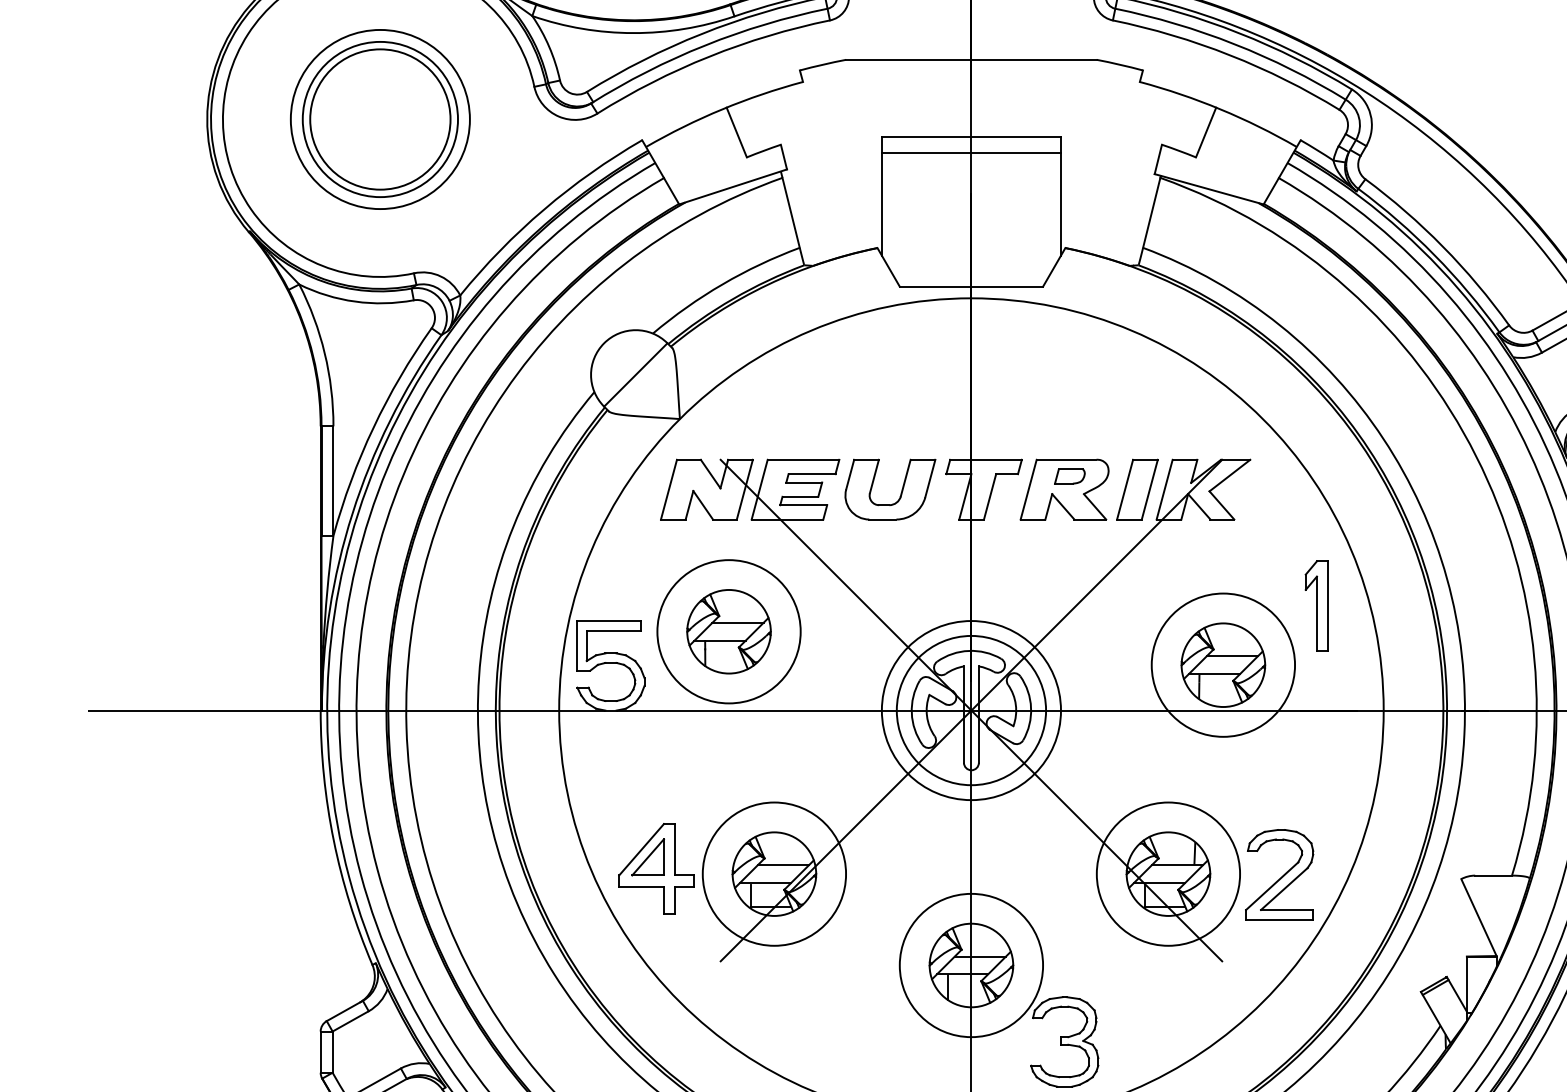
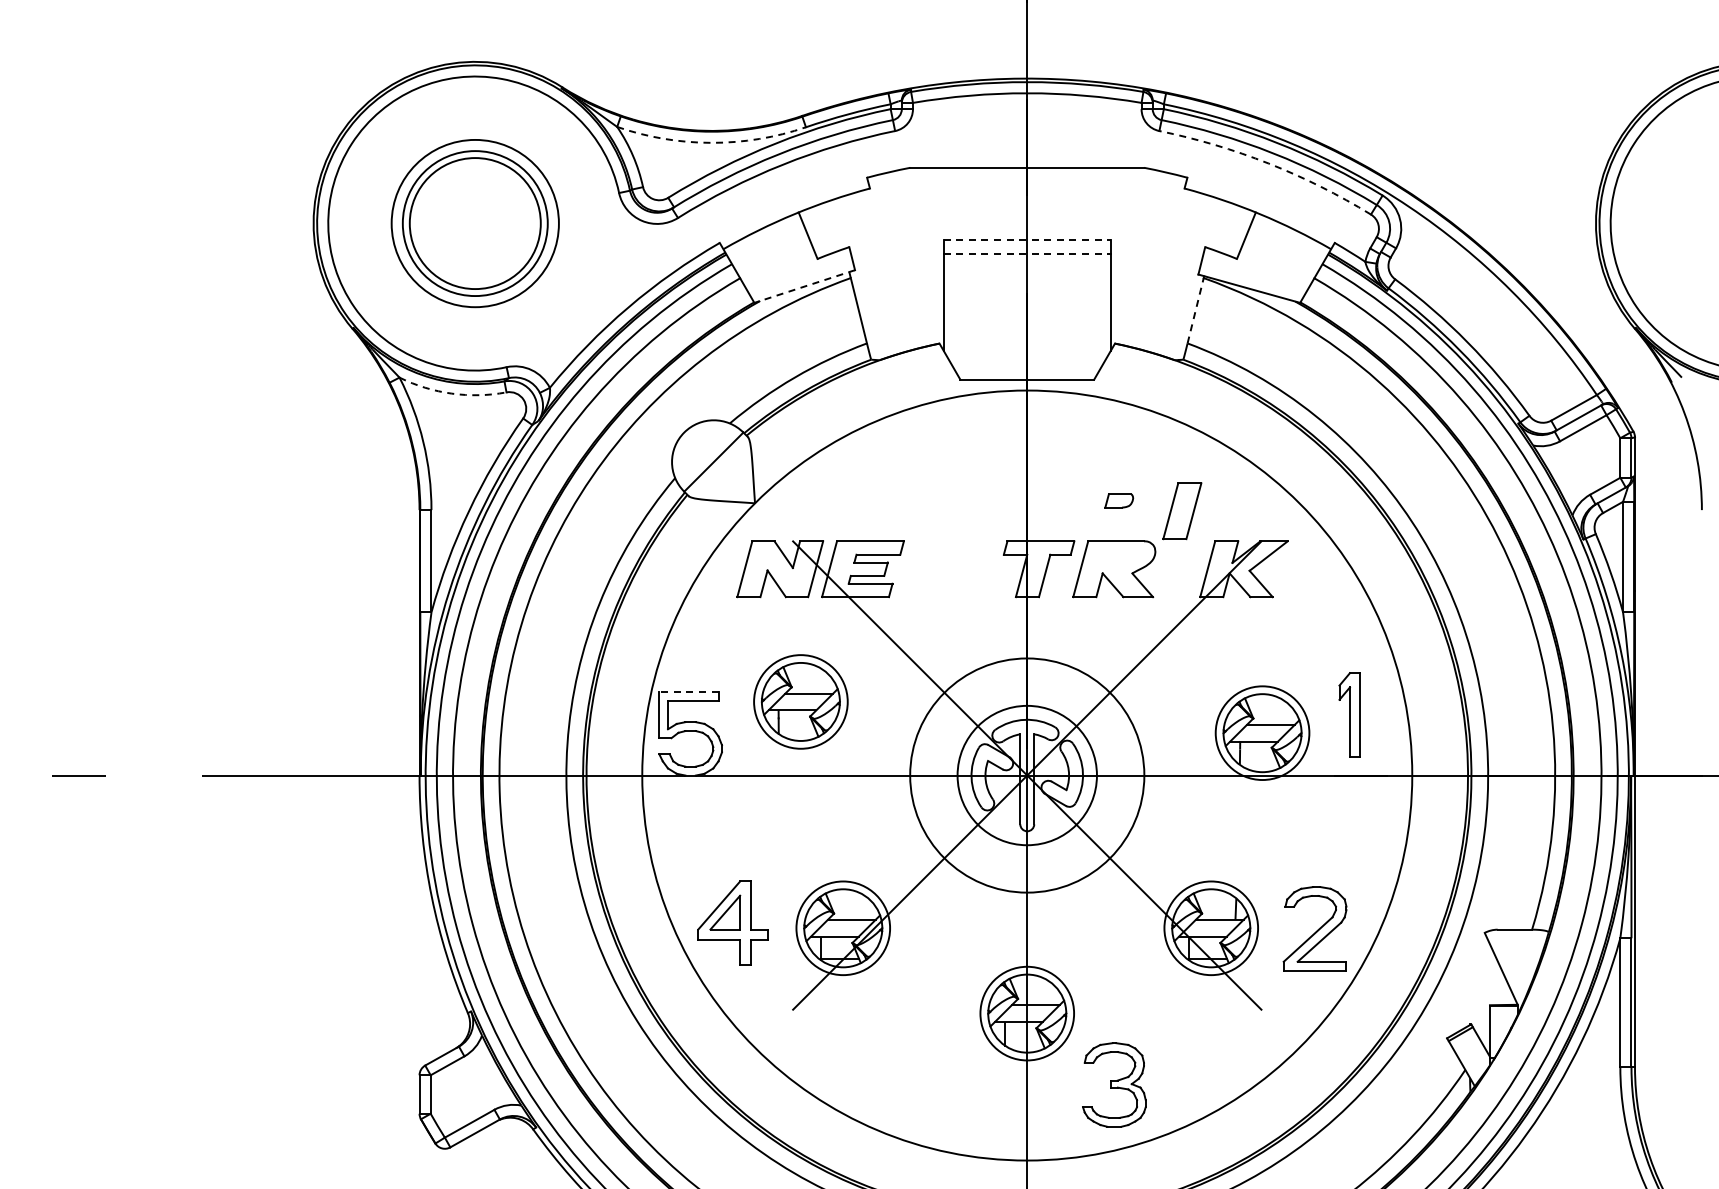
arc: (633, 32) -> (711, 142), solid -> dashed
arc: (1229, 55) -> (1268, 163), solid -> dashed
line: (971, 137) -> (1027, 240), solid -> dashed
line: (971, 152) -> (1027, 254), solid -> dashed
line: (732, 186) -> (804, 286), solid -> dashed
line: (1151, 212) -> (1195, 310), solid -> dashed
arc: (354, 301) -> (451, 393), solid -> dashed
part: (1070, 476) -> (1119, 500), moved
part: (1137, 489) -> (1182, 511), moved
part: (901, 491) -> (961, 570), removed
part: (1316, 605) -> (1349, 714), moved
line: (608, 620) -> (688, 691), solid -> dashed
circle: (728, 631) -> (800, 701), size x0.7
circle: (1223, 665) -> (1262, 733), size x0.7
circle: (970, 710) -> (1026, 775), size x1.4
circle: (774, 874) -> (843, 928), size x0.7
circle: (1168, 874) -> (1211, 928), size x0.7
circle: (971, 965) -> (1027, 1013), size x0.7

